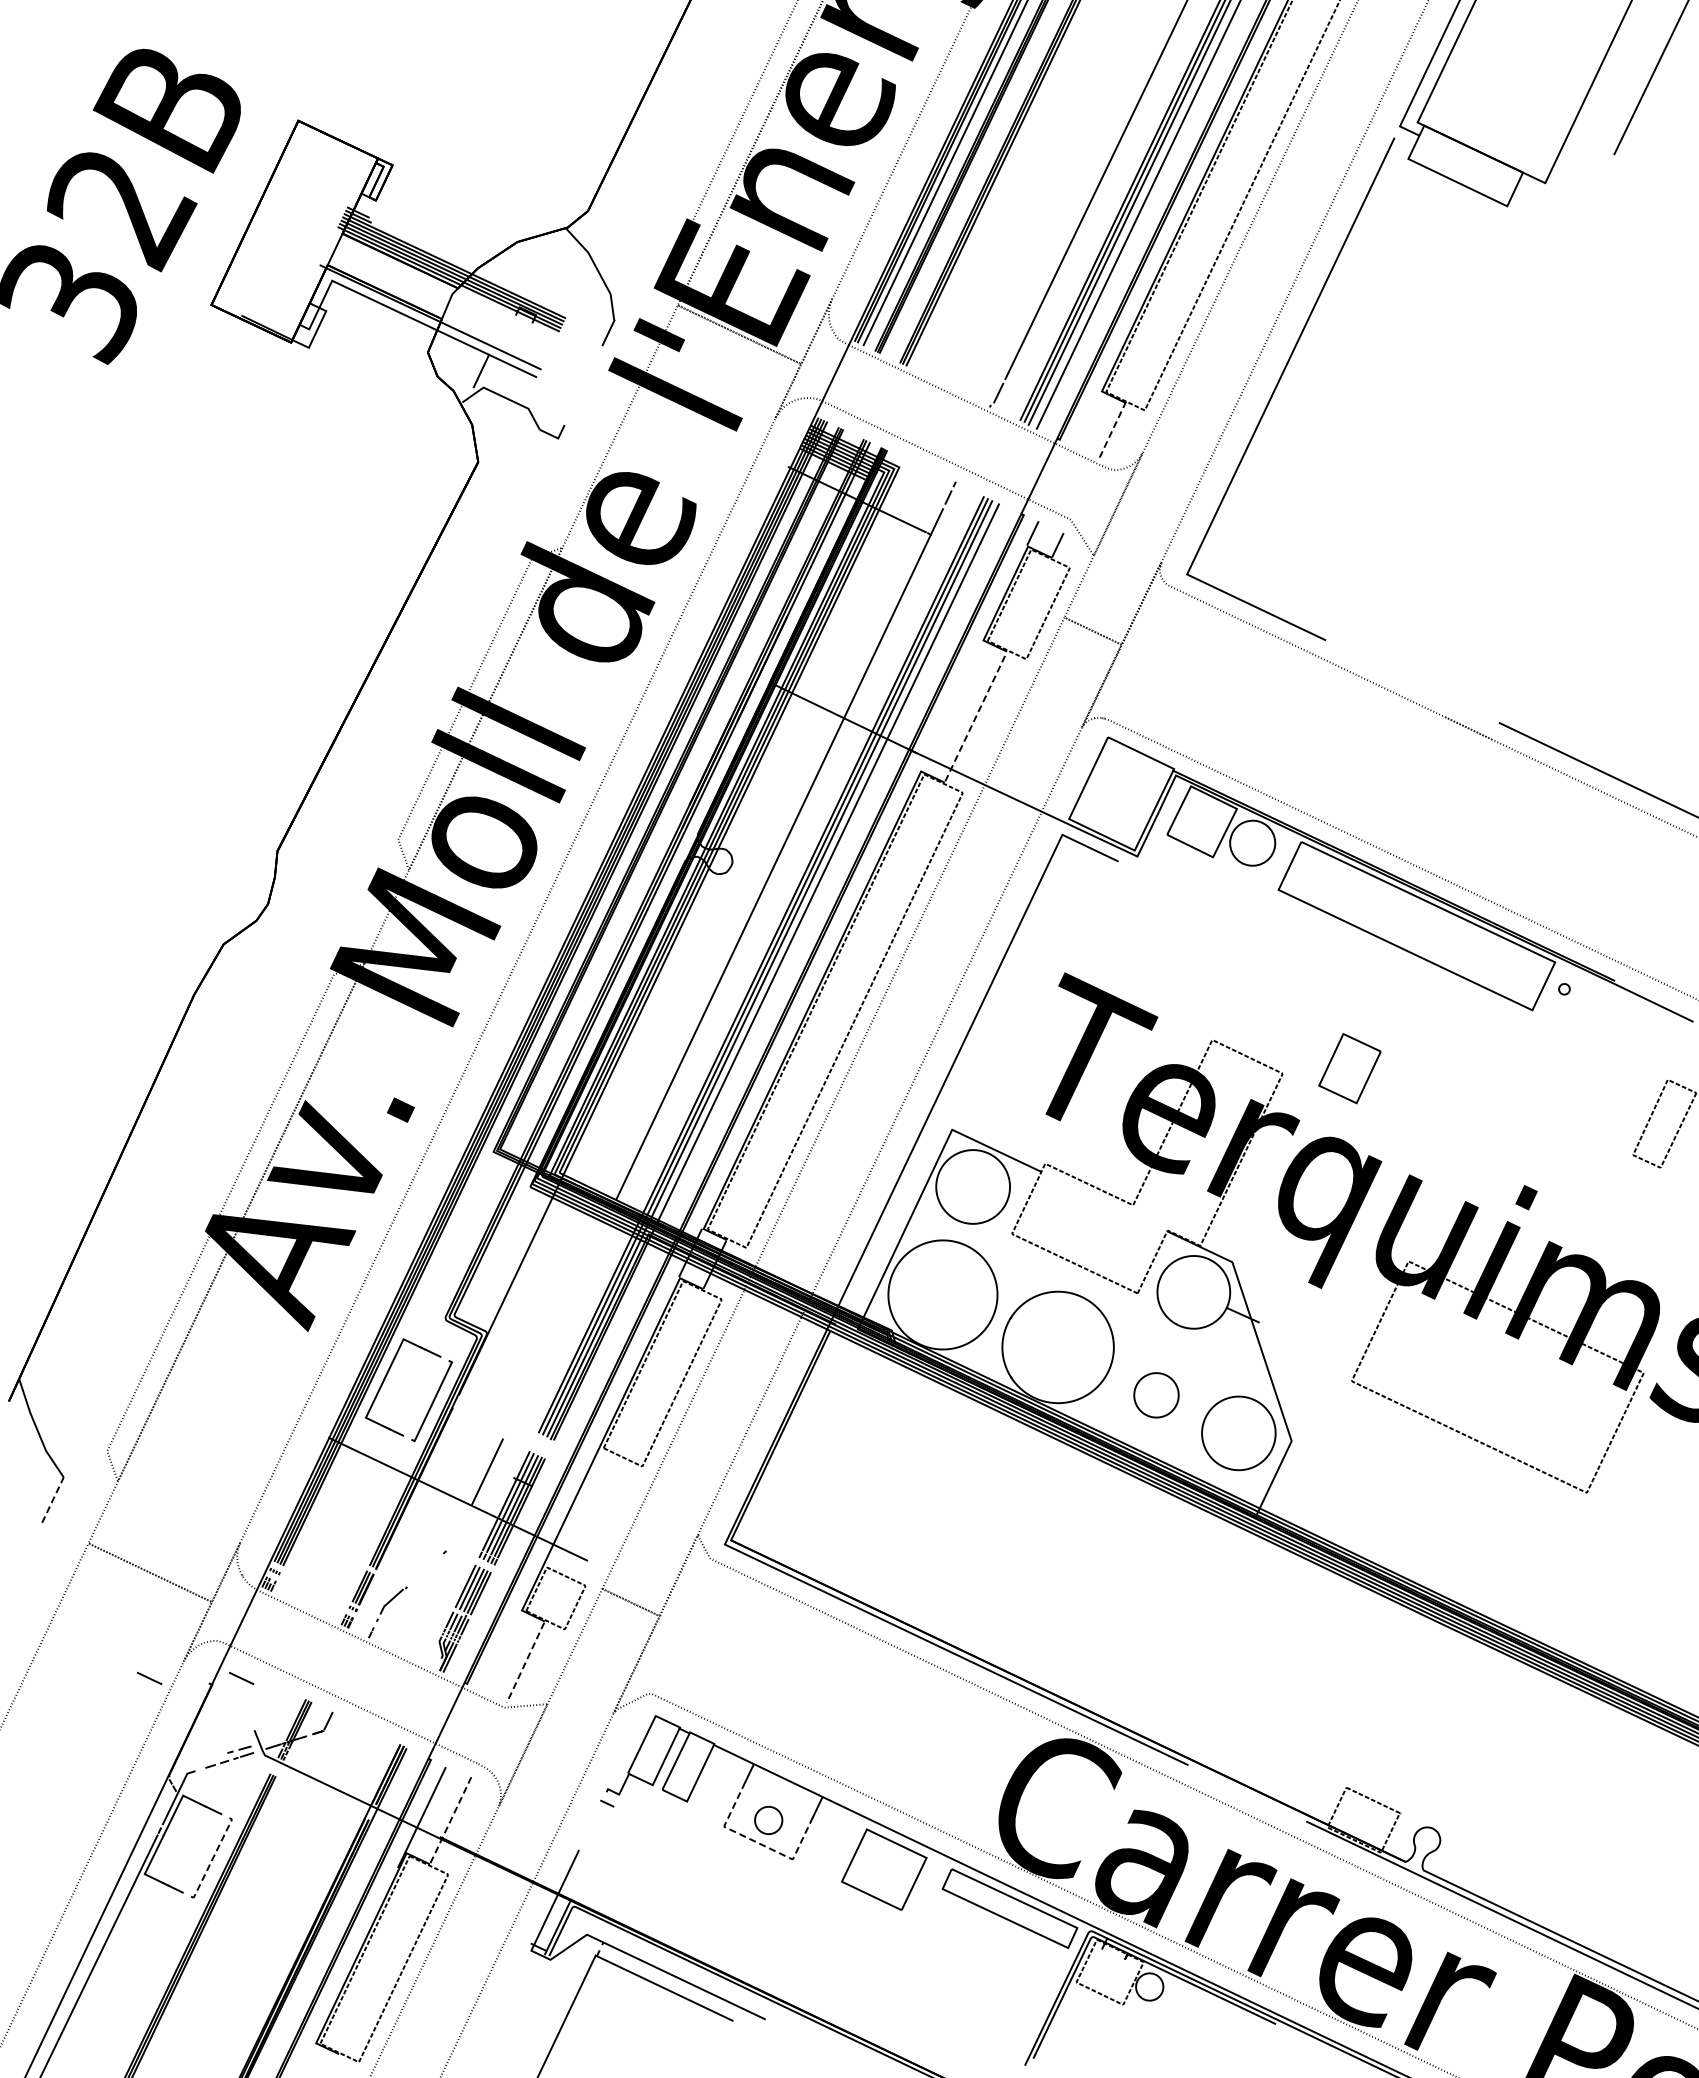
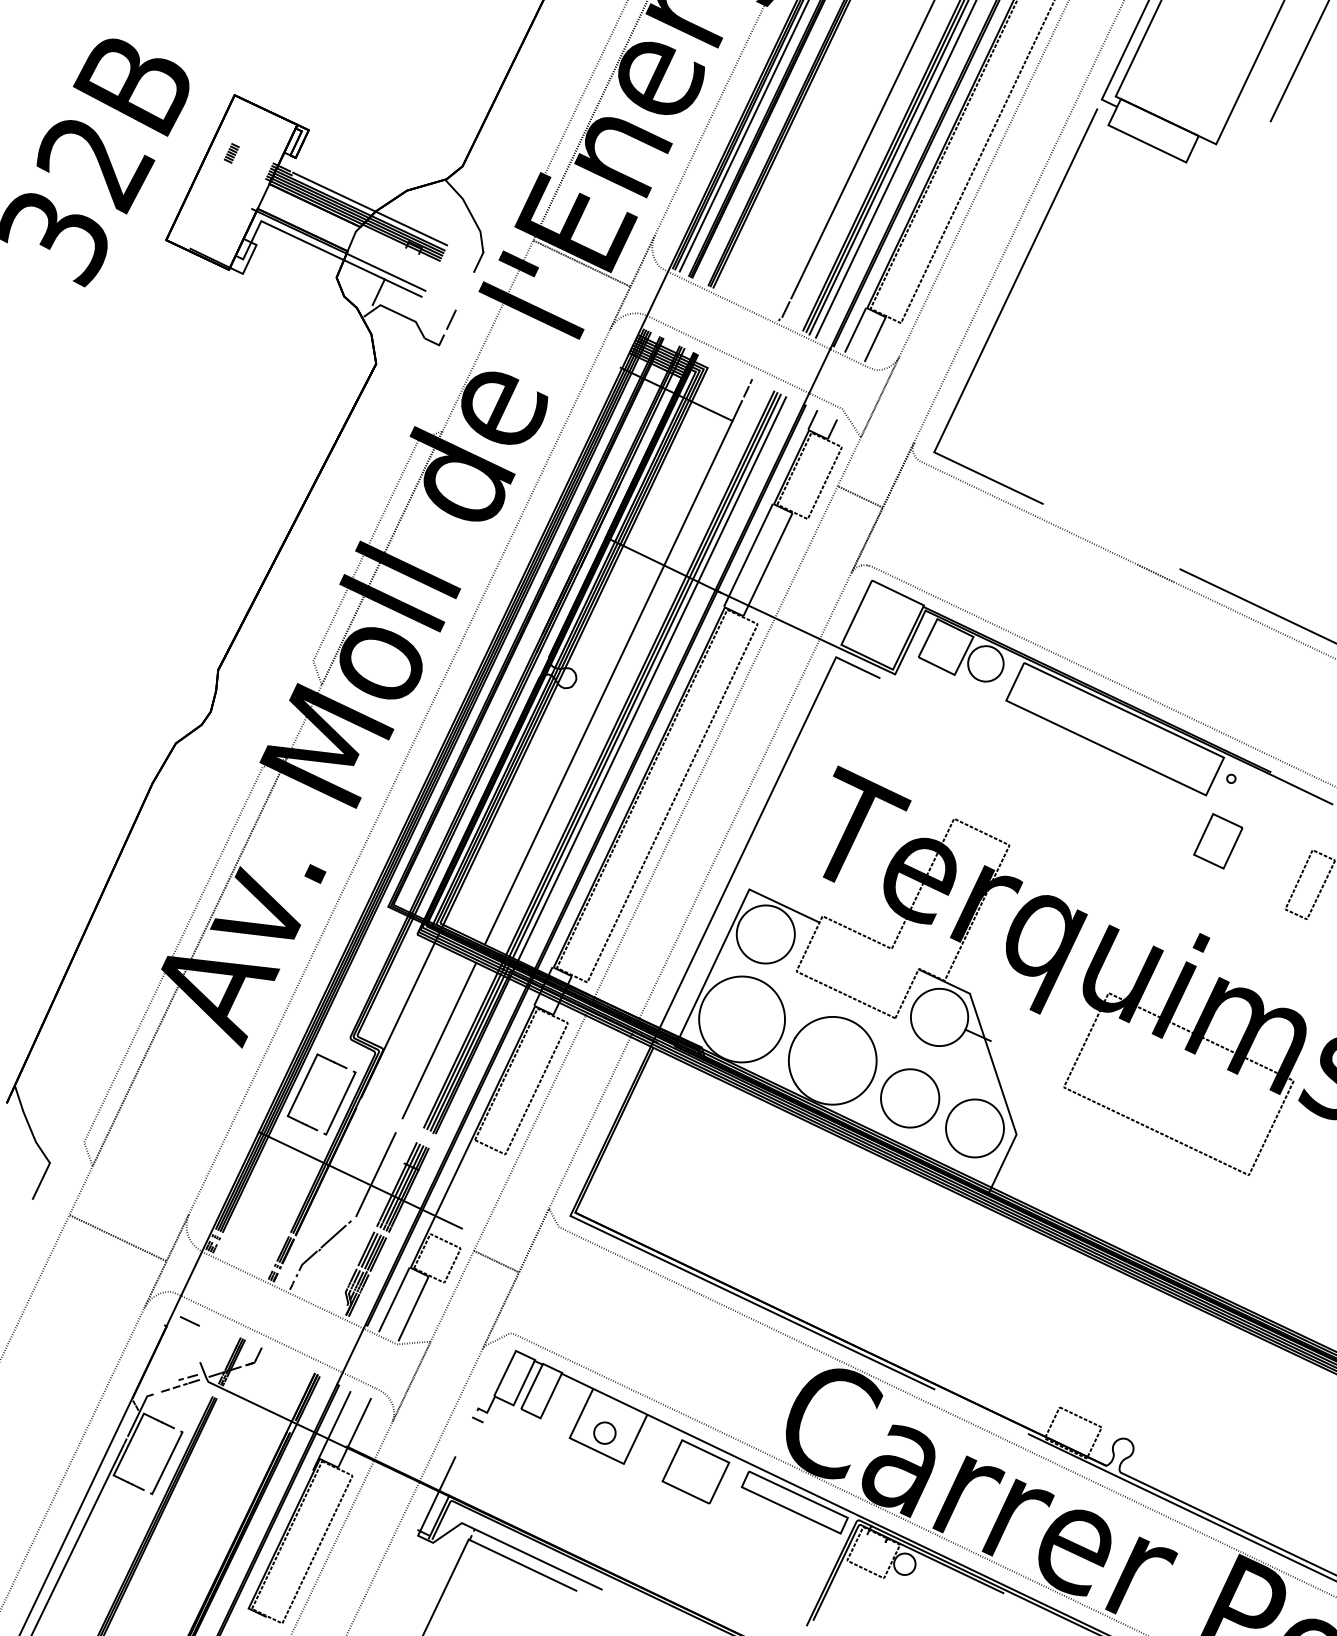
part: (294, 194) -> (231, 153), added
line: (470, 265) -> (370, 209), added
line: (573, 405) -> (451, 319), added
line: (1087, 419) -> (855, 330), added
line: (1112, 430) -> (875, 338), dashed -> solid
line: (950, 705) -> (748, 555), added
line: (976, 716) -> (768, 564), dashed -> solid
part: (1349, 1068) -> (1217, 841), moved
line: (558, 1321) -> (439, 1040), added
part: (1156, 1395) -> (910, 1098), size x1.67
line: (53, 1499) -> (41, 1180), dashed -> solid
line: (461, 1525) -> (363, 1200), added
line: (423, 1570) -> (333, 1236), added
line: (501, 1651) -> (394, 1300), added
line: (525, 1663) -> (413, 1309), dashed -> solid
line: (149, 1678) -> (117, 1321), removed
line: (451, 1820) -> (355, 1433), dashed -> solid
line: (758, 1842) -> (596, 1450), dashed -> solid
line: (212, 1858) -> (167, 1463), dashed -> solid

